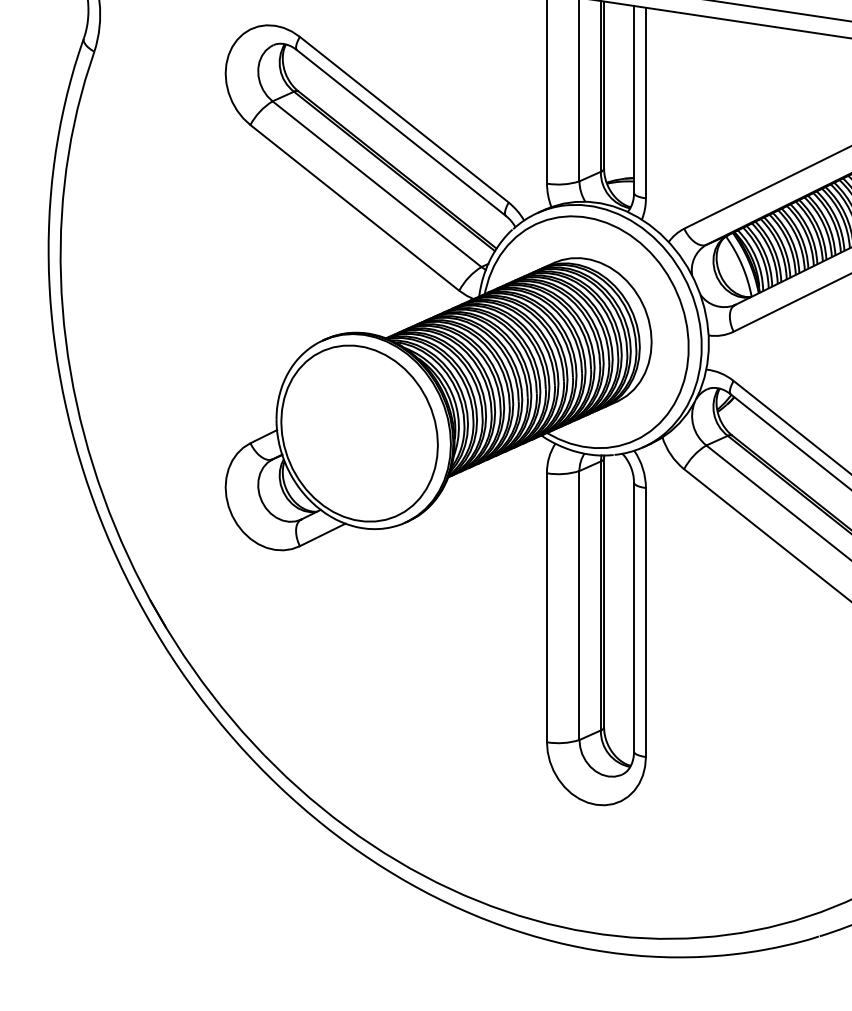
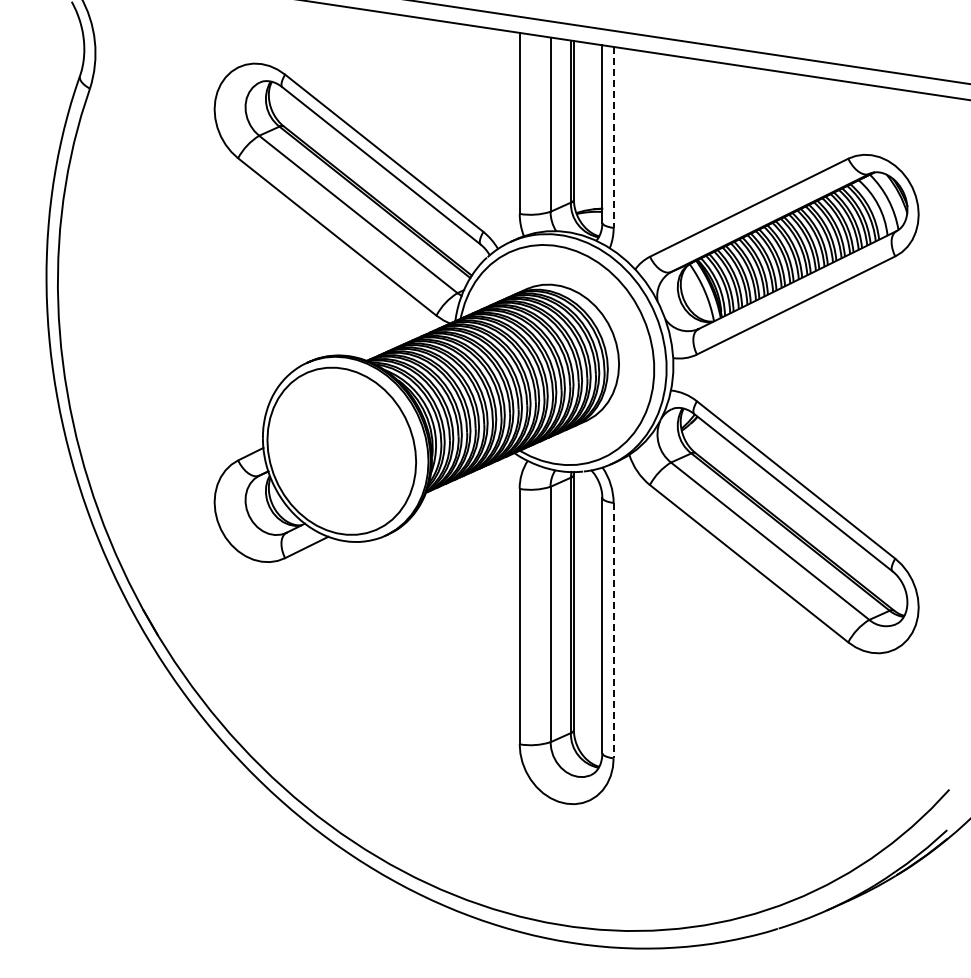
line: (645, 103) -> (613, 137), solid -> dashed
line: (645, 622) -> (613, 630), solid -> dashed

